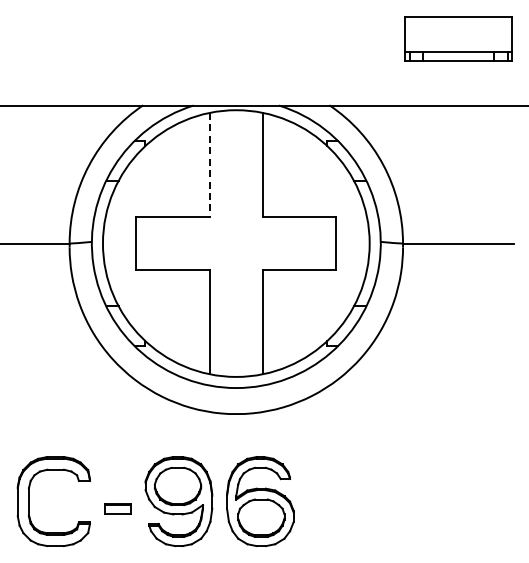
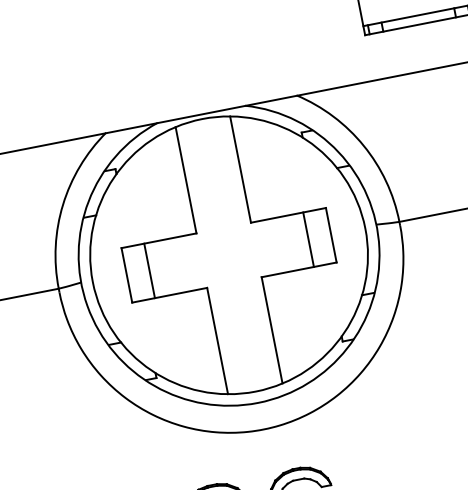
line: (209, 164) -> (185, 179), dashed -> solid
line: (158, 243) -> (149, 270), added
line: (314, 243) -> (308, 239), added

